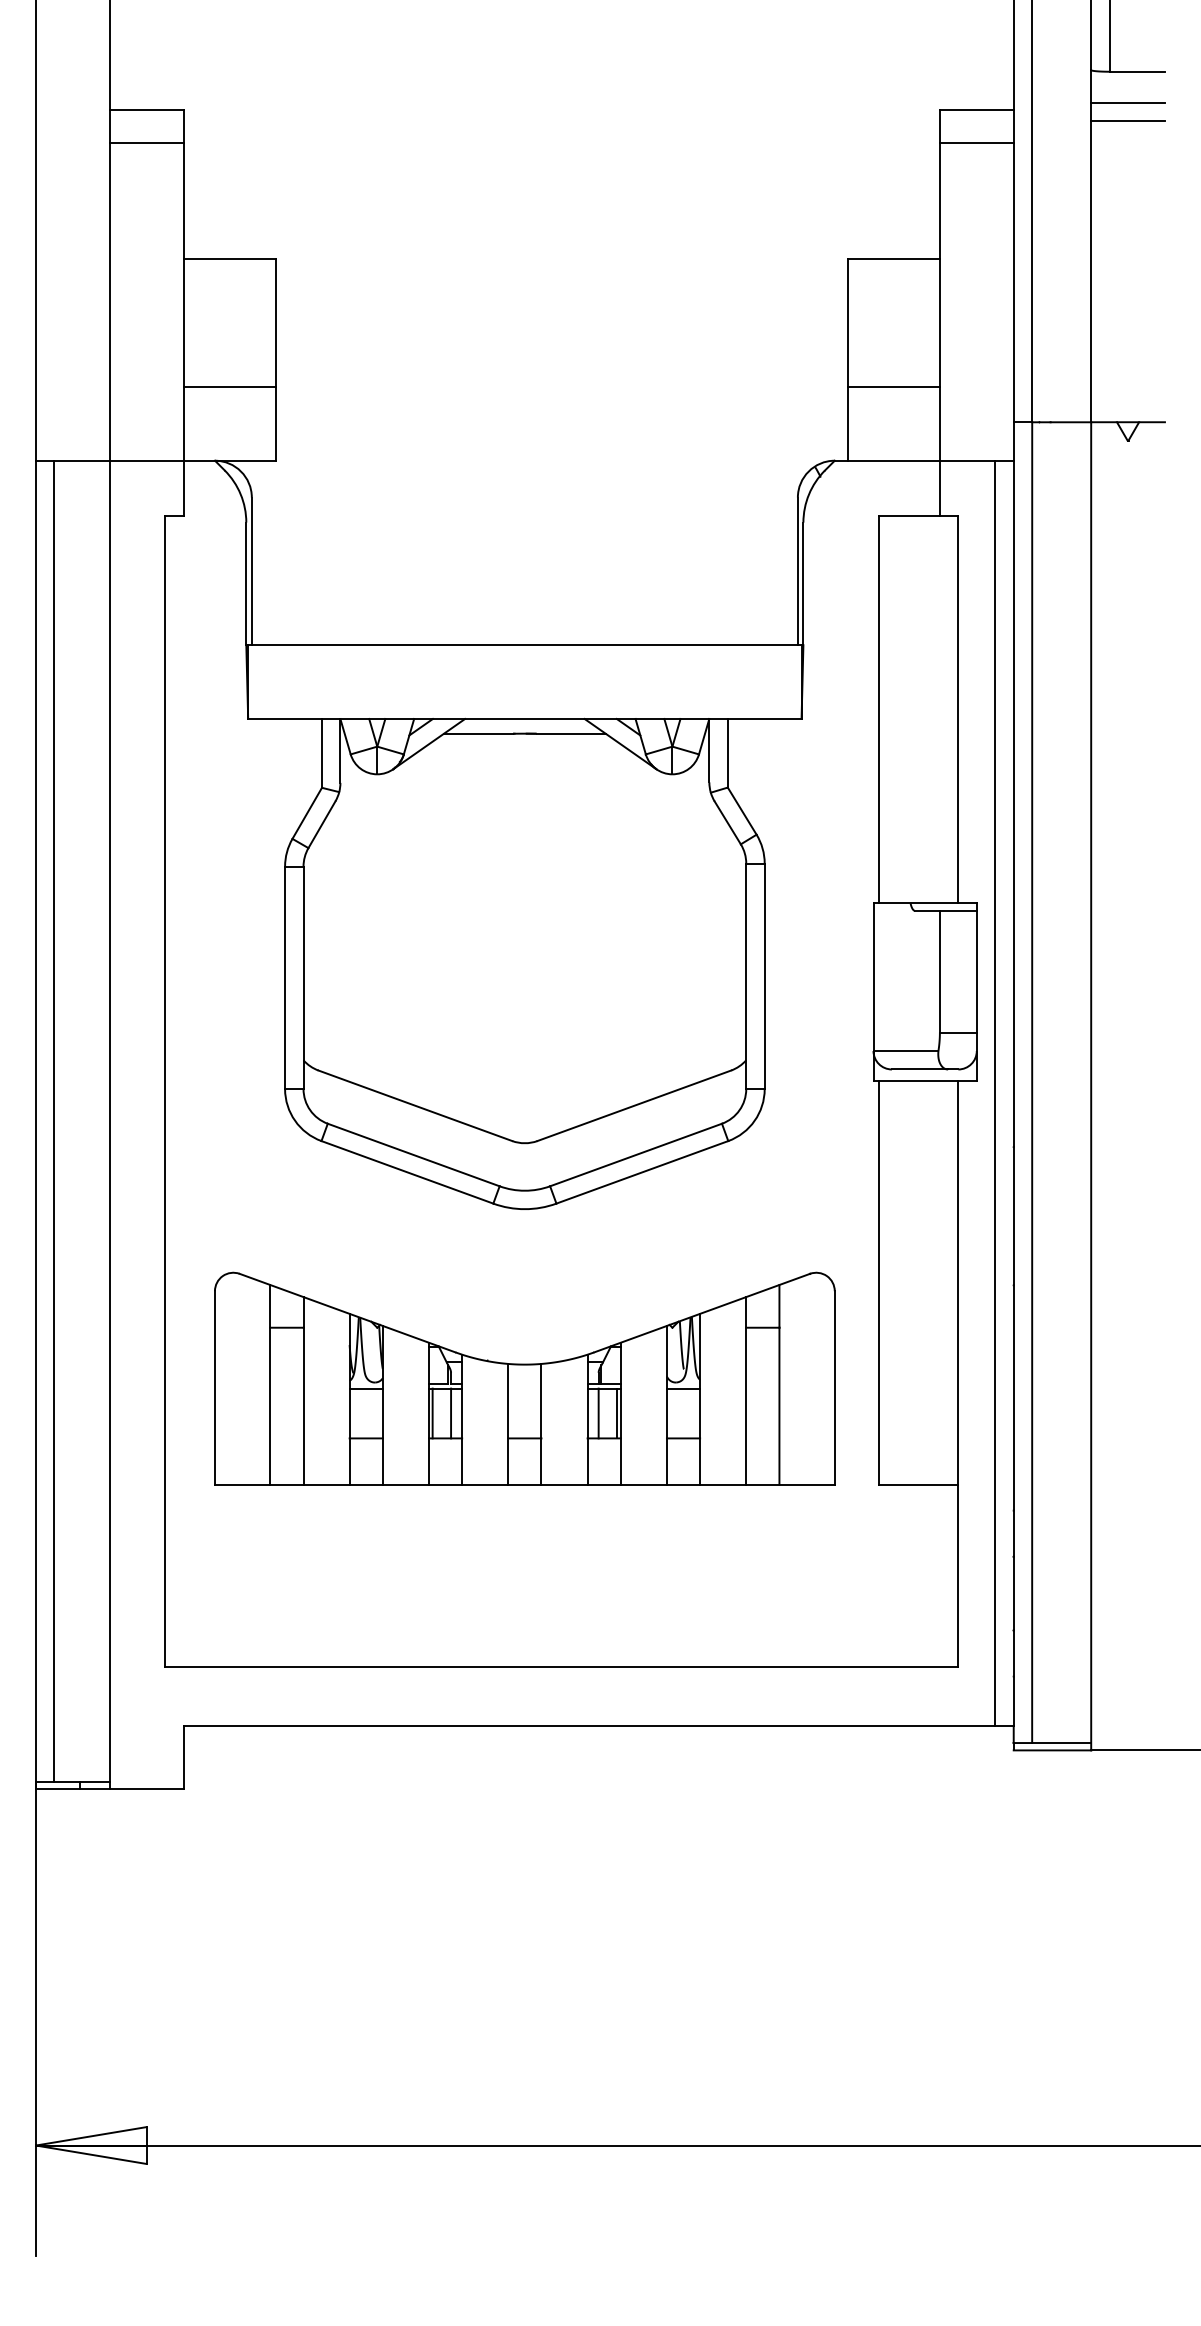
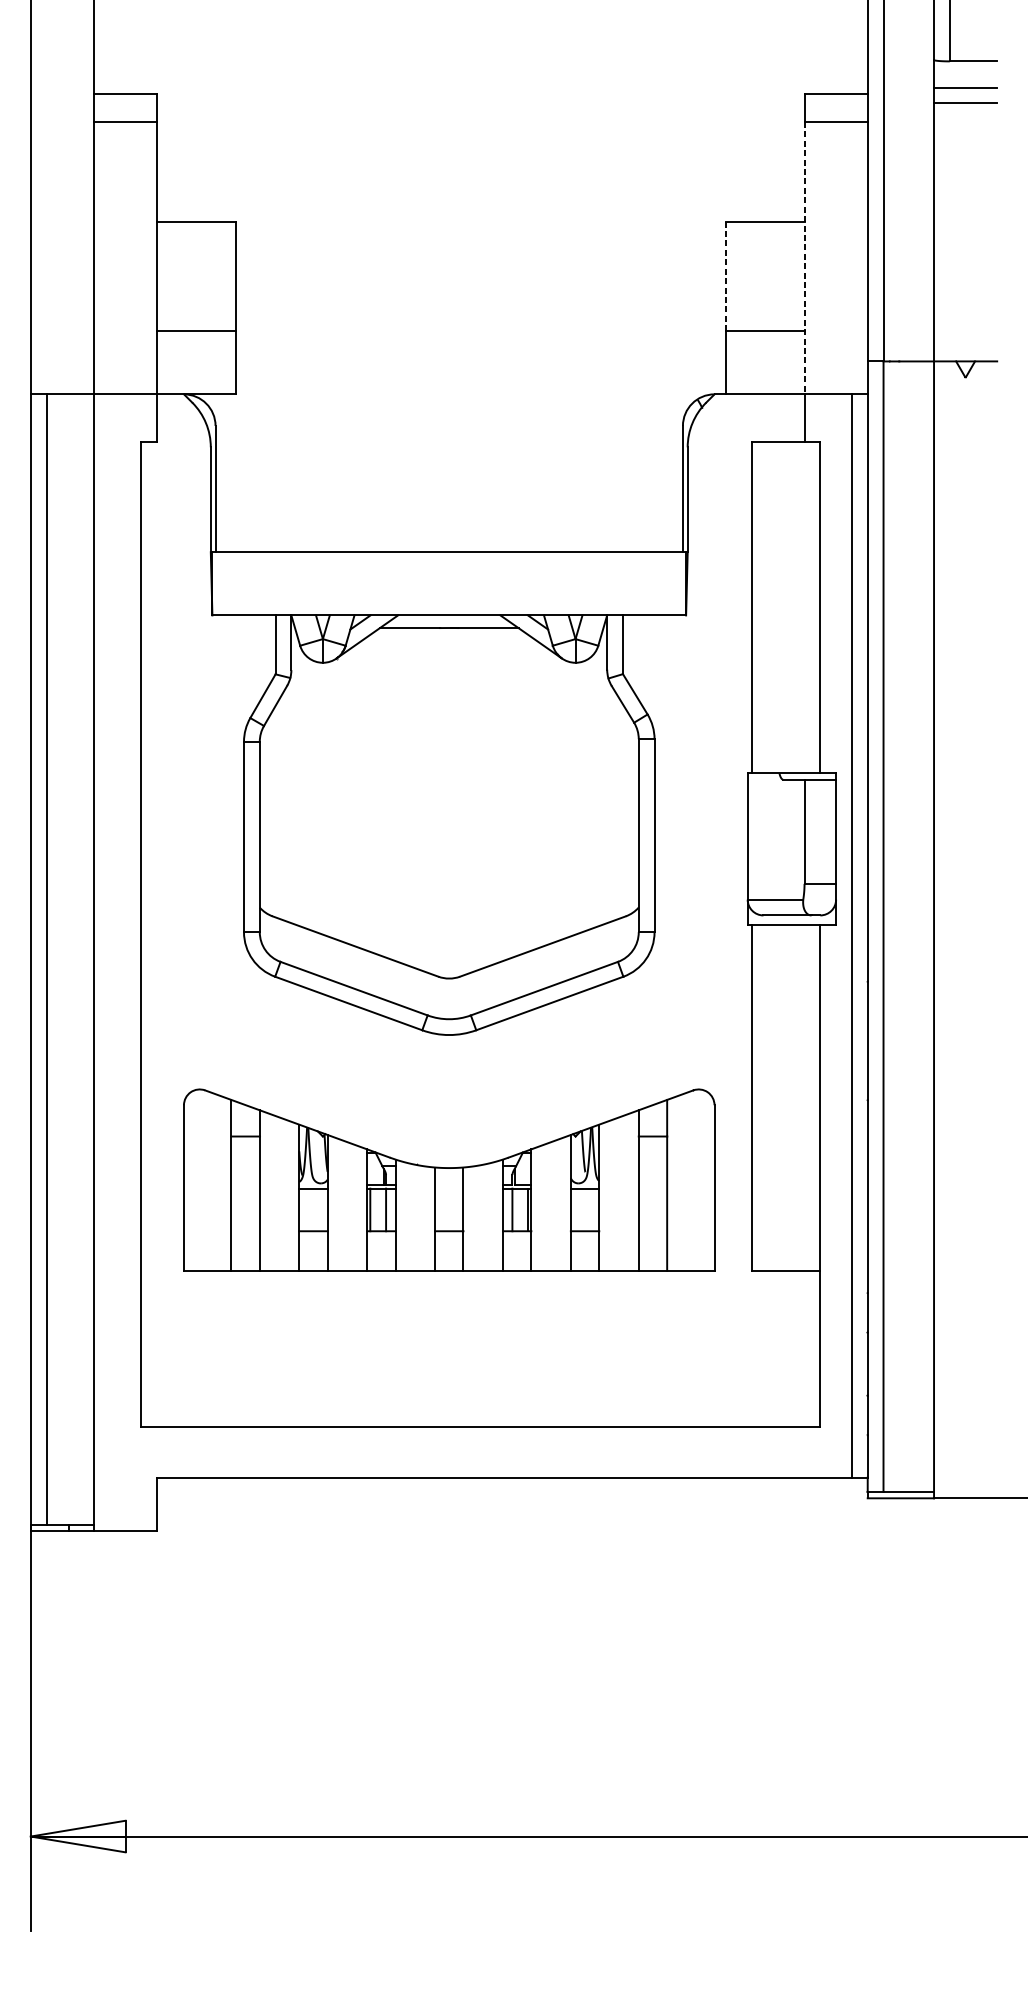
line: (939, 302) -> (804, 258), solid -> dashed
line: (847, 323) -> (725, 276), solid -> dashed

